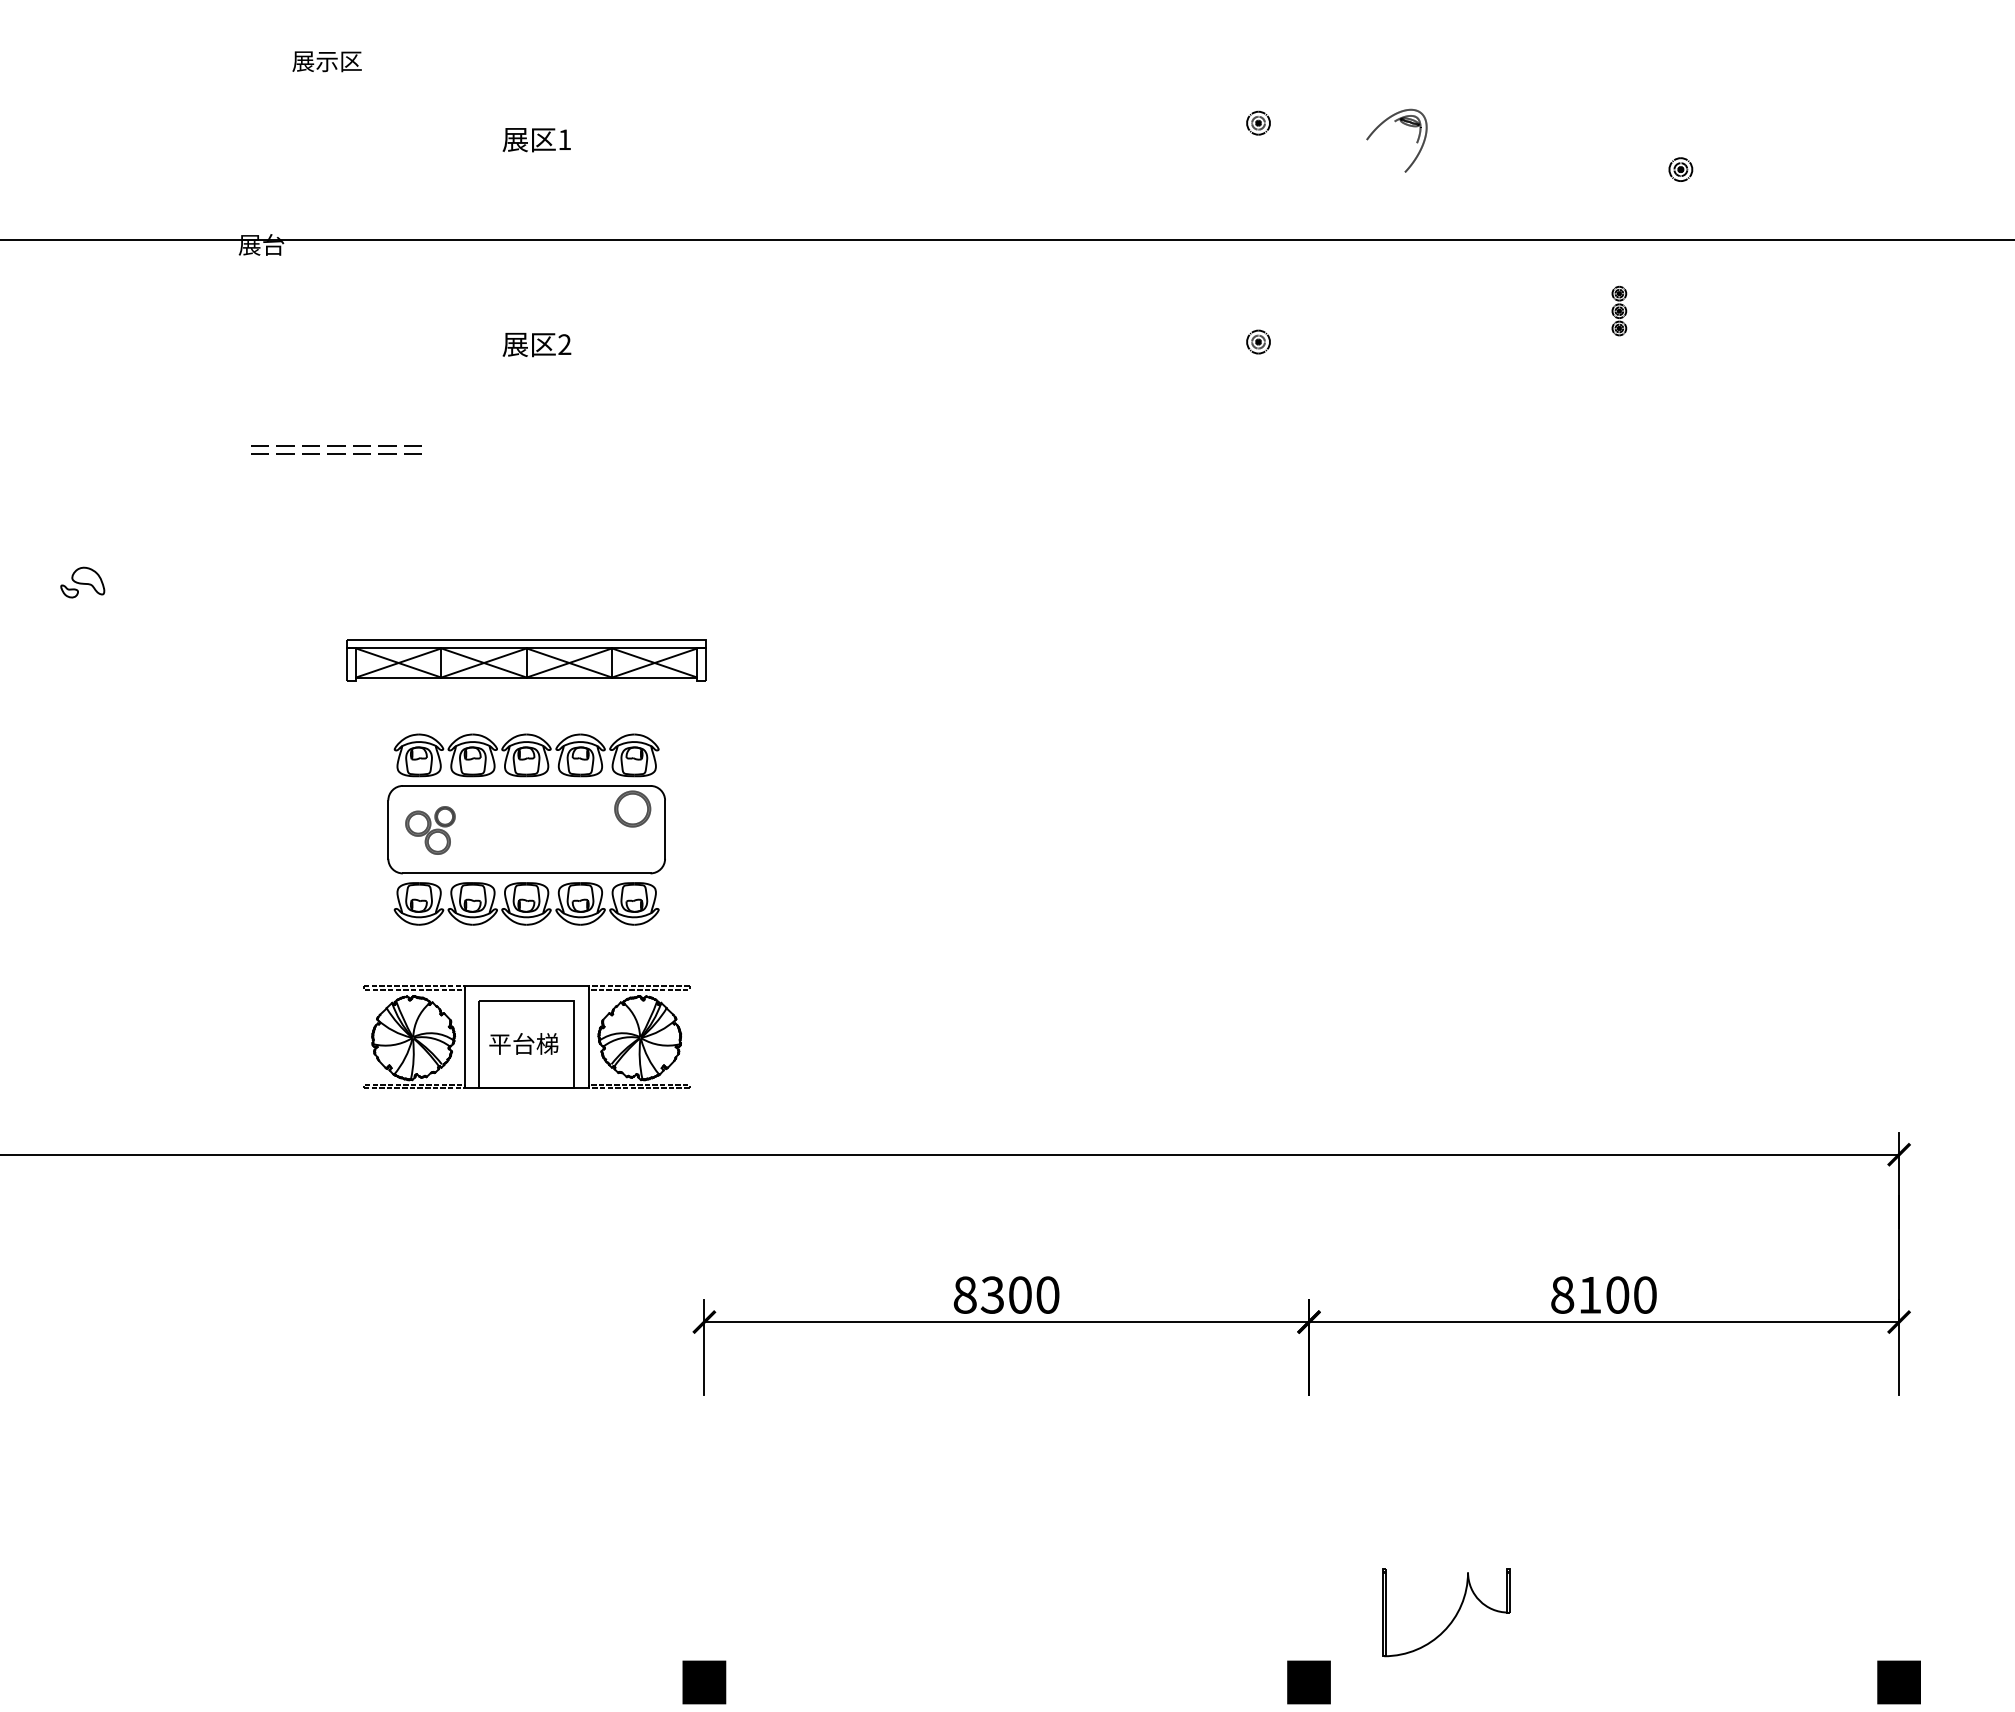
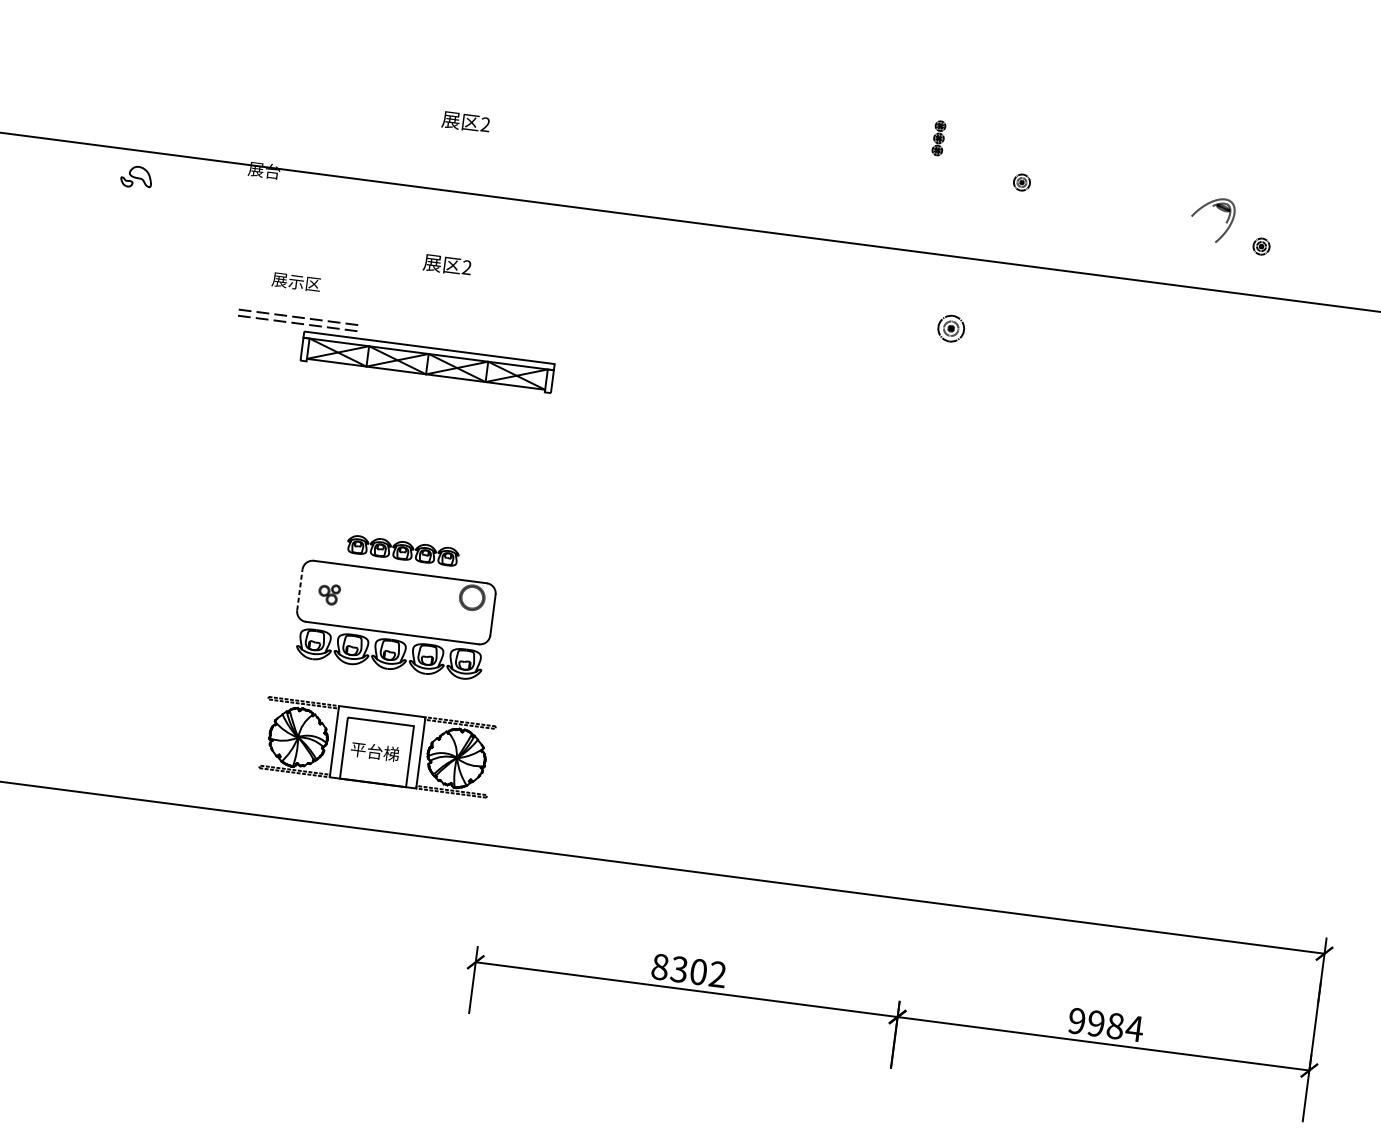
text: (326, 61) -> (295, 282), moved
part: (1258, 122) -> (1022, 182), moved
part: (1403, 124) -> (1218, 209), moved
text: (564, 139) -> (485, 124), 1 -> 2
part: (1619, 310) -> (939, 137), moved
part: (1258, 341) -> (951, 328), size x1.6
part: (82, 582) -> (136, 177), moved
part: (526, 660) -> (427, 362), moved
part: (526, 755) -> (402, 550), size x0.6
line: (388, 829) -> (299, 589), solid -> dashed
part: (430, 830) -> (329, 594), size x0.6
text: (1047, 1294) -> (717, 974), 8300 -> 8302
text: (1604, 1294) -> (1106, 1024), 8100 -> 9984

